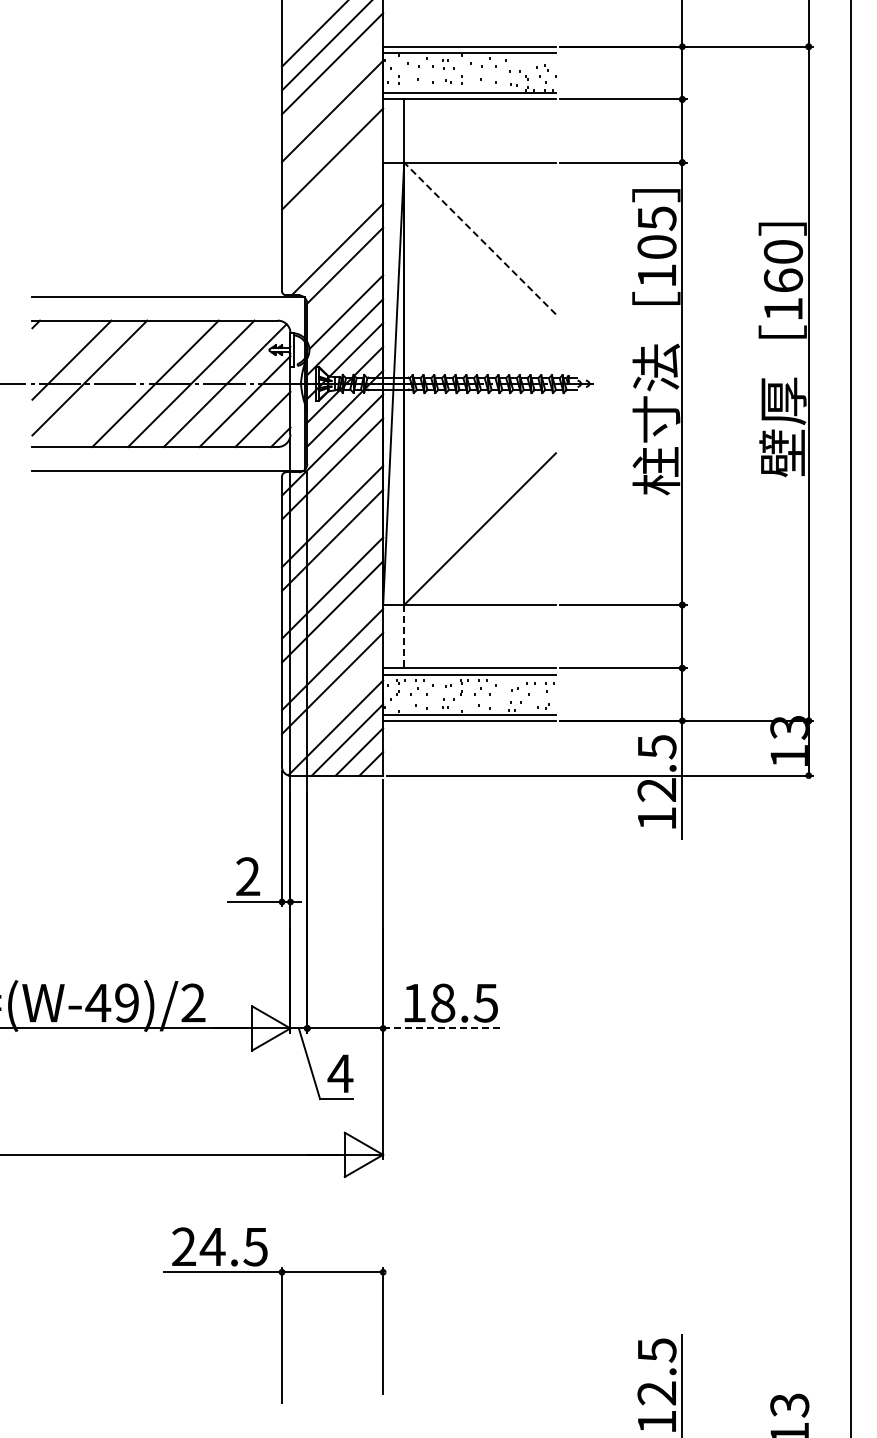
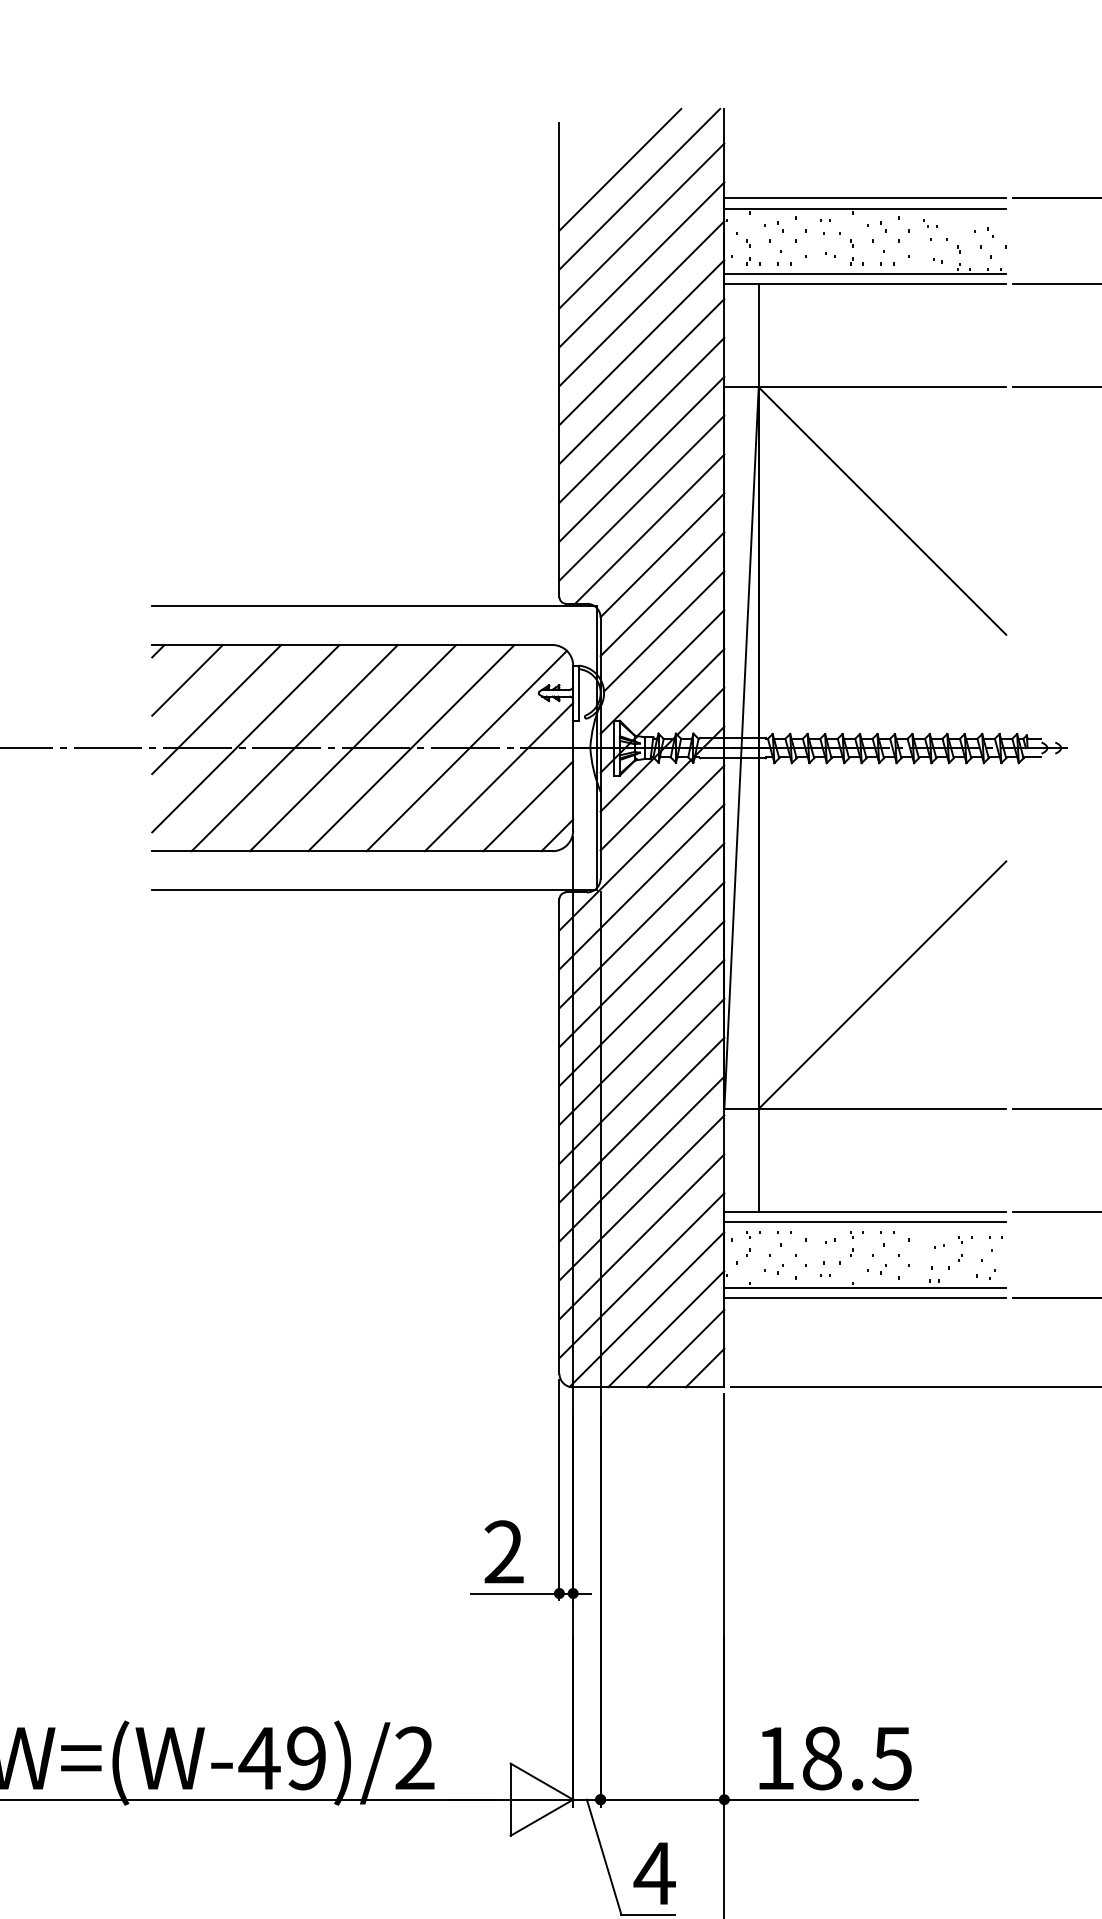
line: (332, 87) -> (641, 264), added
line: (332, 134) -> (641, 341), added
line: (332, 182) -> (641, 419), added
line: (332, 206) -> (641, 458), added
line: (332, 230) -> (641, 498), added
line: (479, 238) -> (881, 511), dashed -> solid
line: (345, 289) -> (662, 594), added
line: (53, 341) -> (186, 679), added
line: (119, 383) -> (294, 747), added
line: (332, 492) -> (641, 925), added
line: (332, 563) -> (641, 1041), added
line: (332, 635) -> (641, 1158), added
line: (404, 636) -> (759, 1160), dashed -> solid
line: (332, 706) -> (641, 1274), added
line: (442, 1028) -> (821, 1799), dashed -> solid

